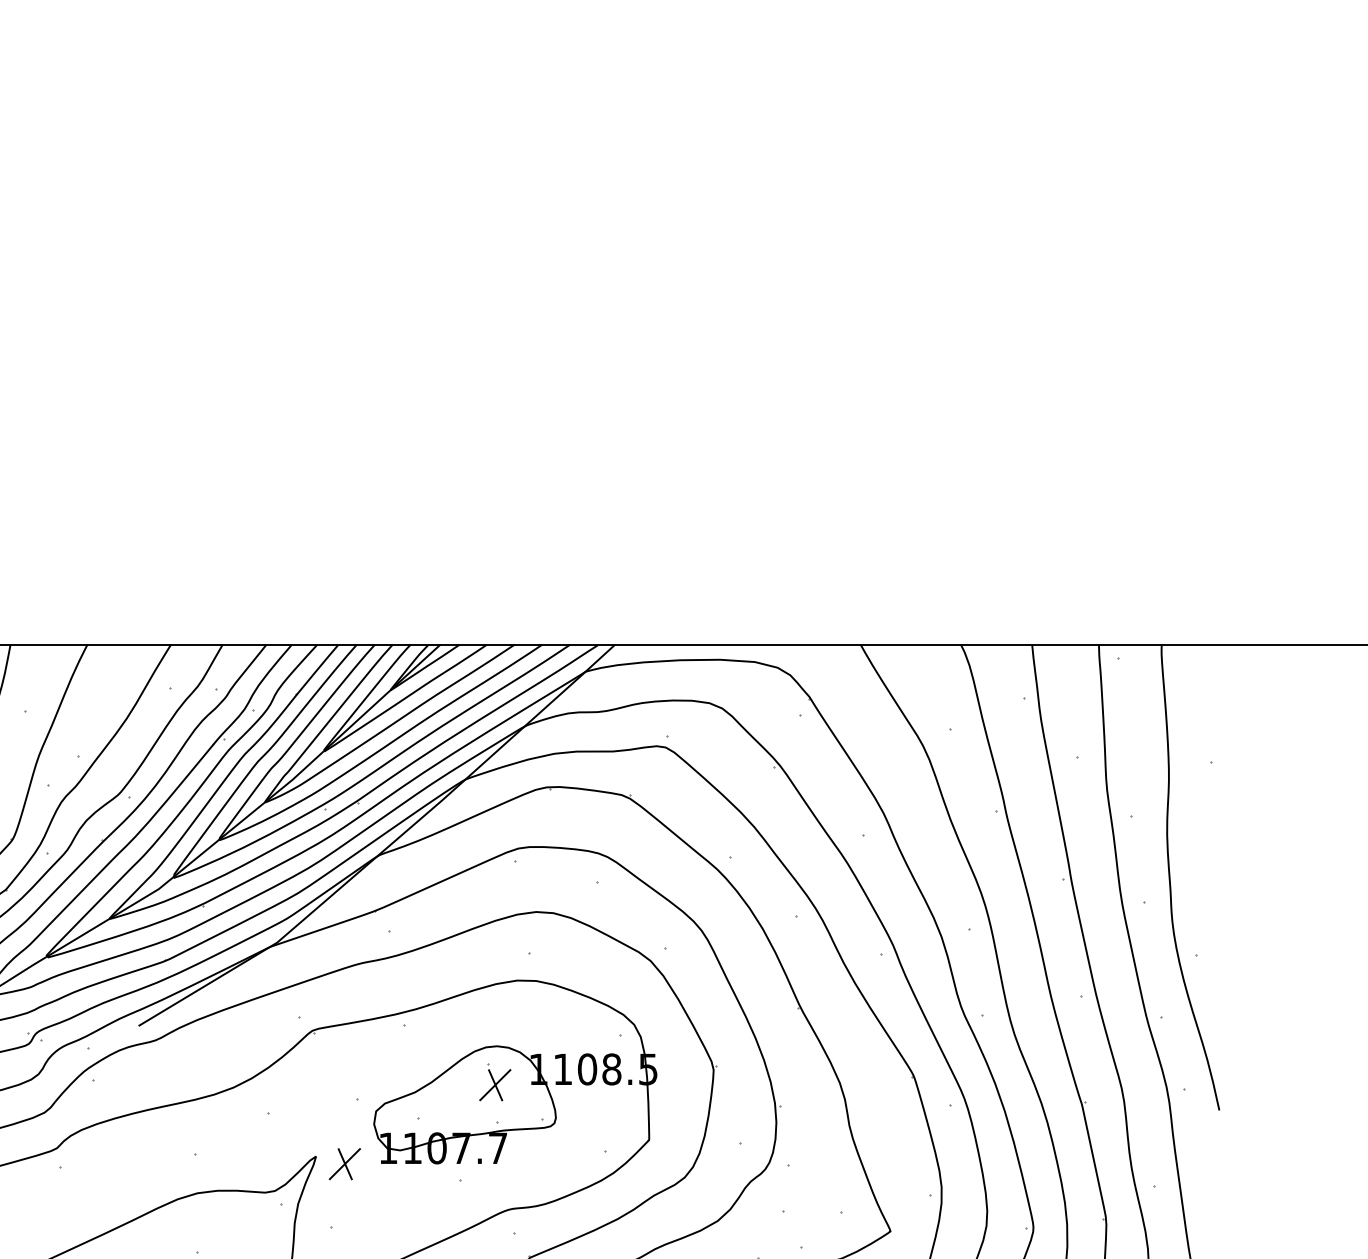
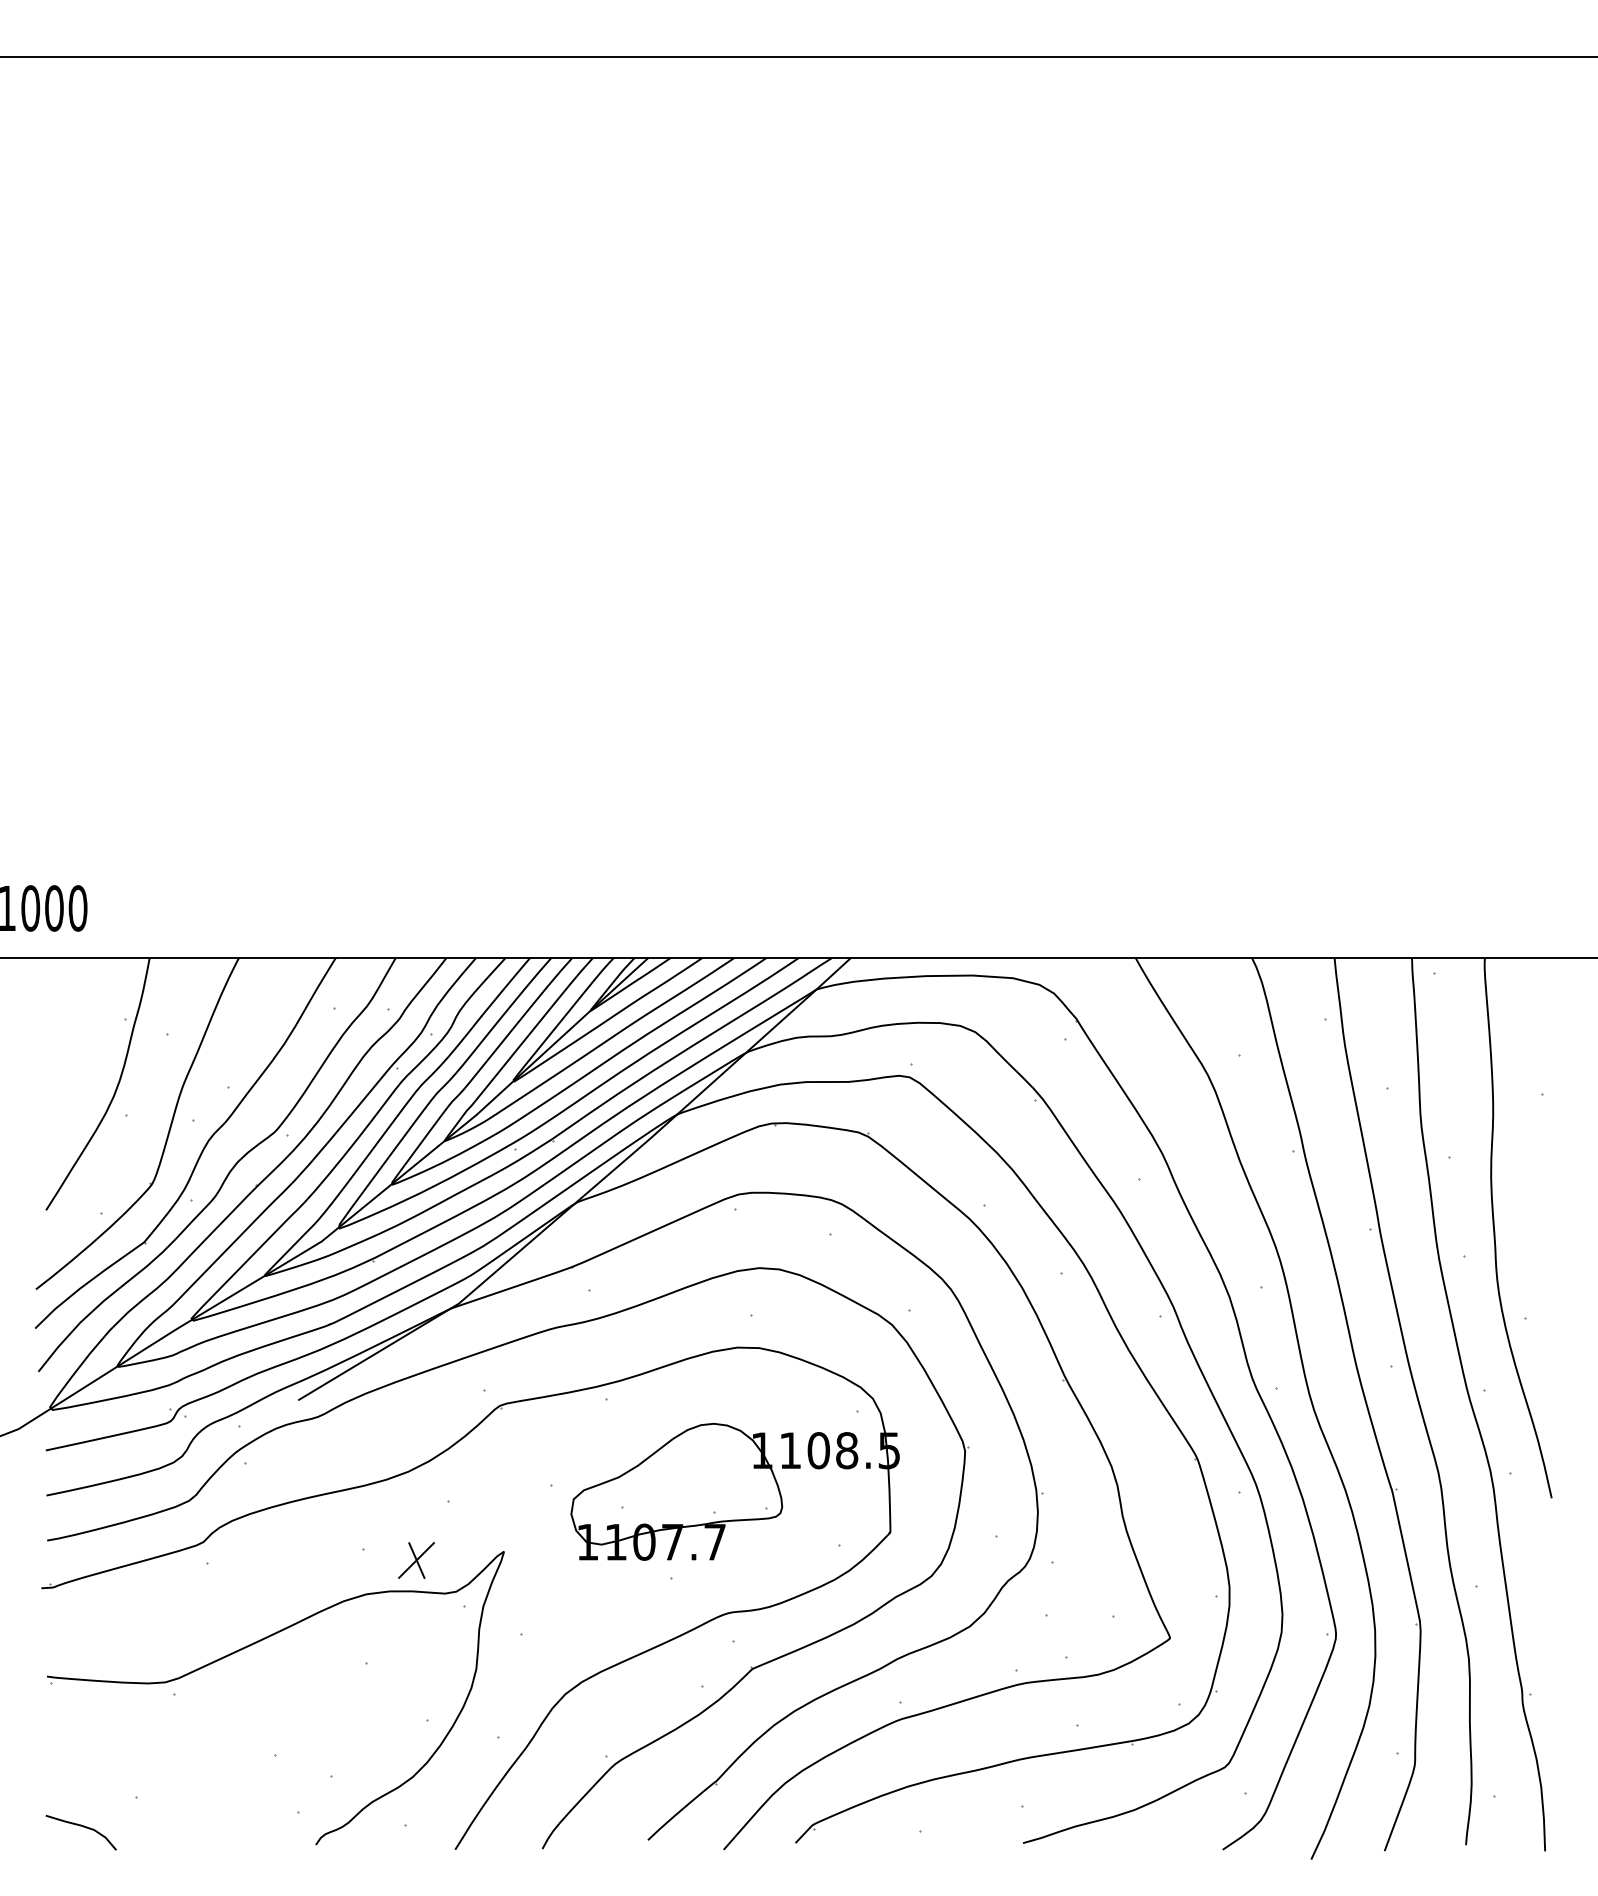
part: (494, 1082) -> (711, 1465), removed
part: (344, 1164) -> (416, 1560), moved

